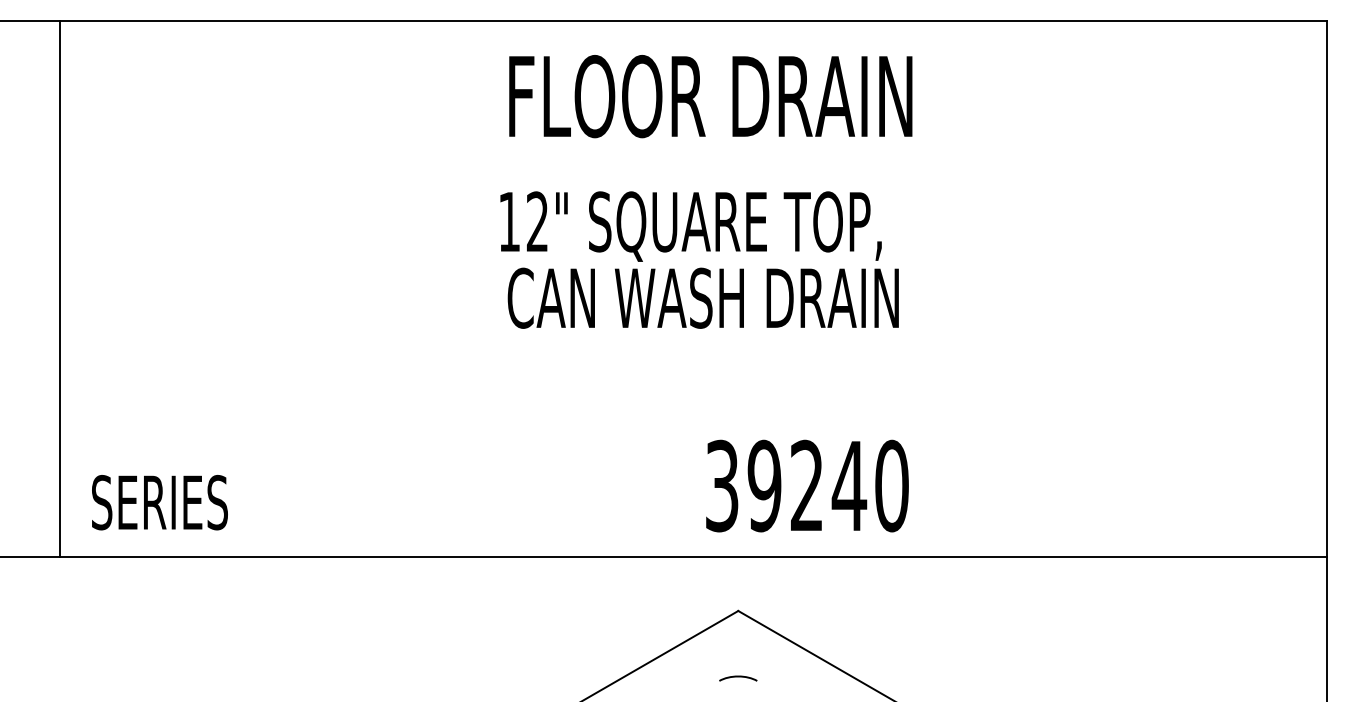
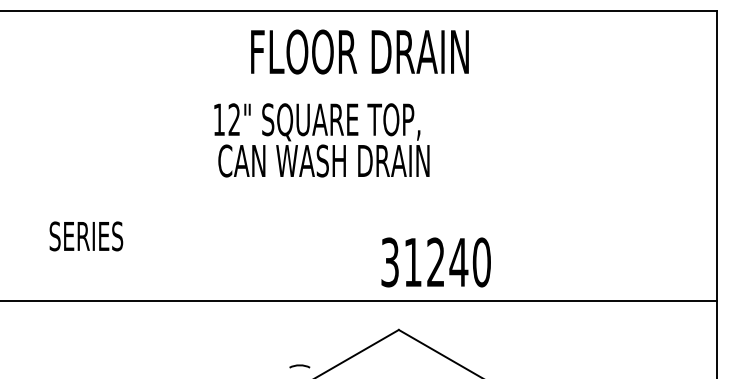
text: (709, 95) -> (359, 51), moved
text: (698, 260) -> (321, 140), moved
line: (60, 288) -> (32, 155), removed
text: (763, 486) -> (412, 262), 39240 -> 31240
text: (160, 502) -> (86, 236), moved
curve: (737, 678) -> (299, 366), moved

